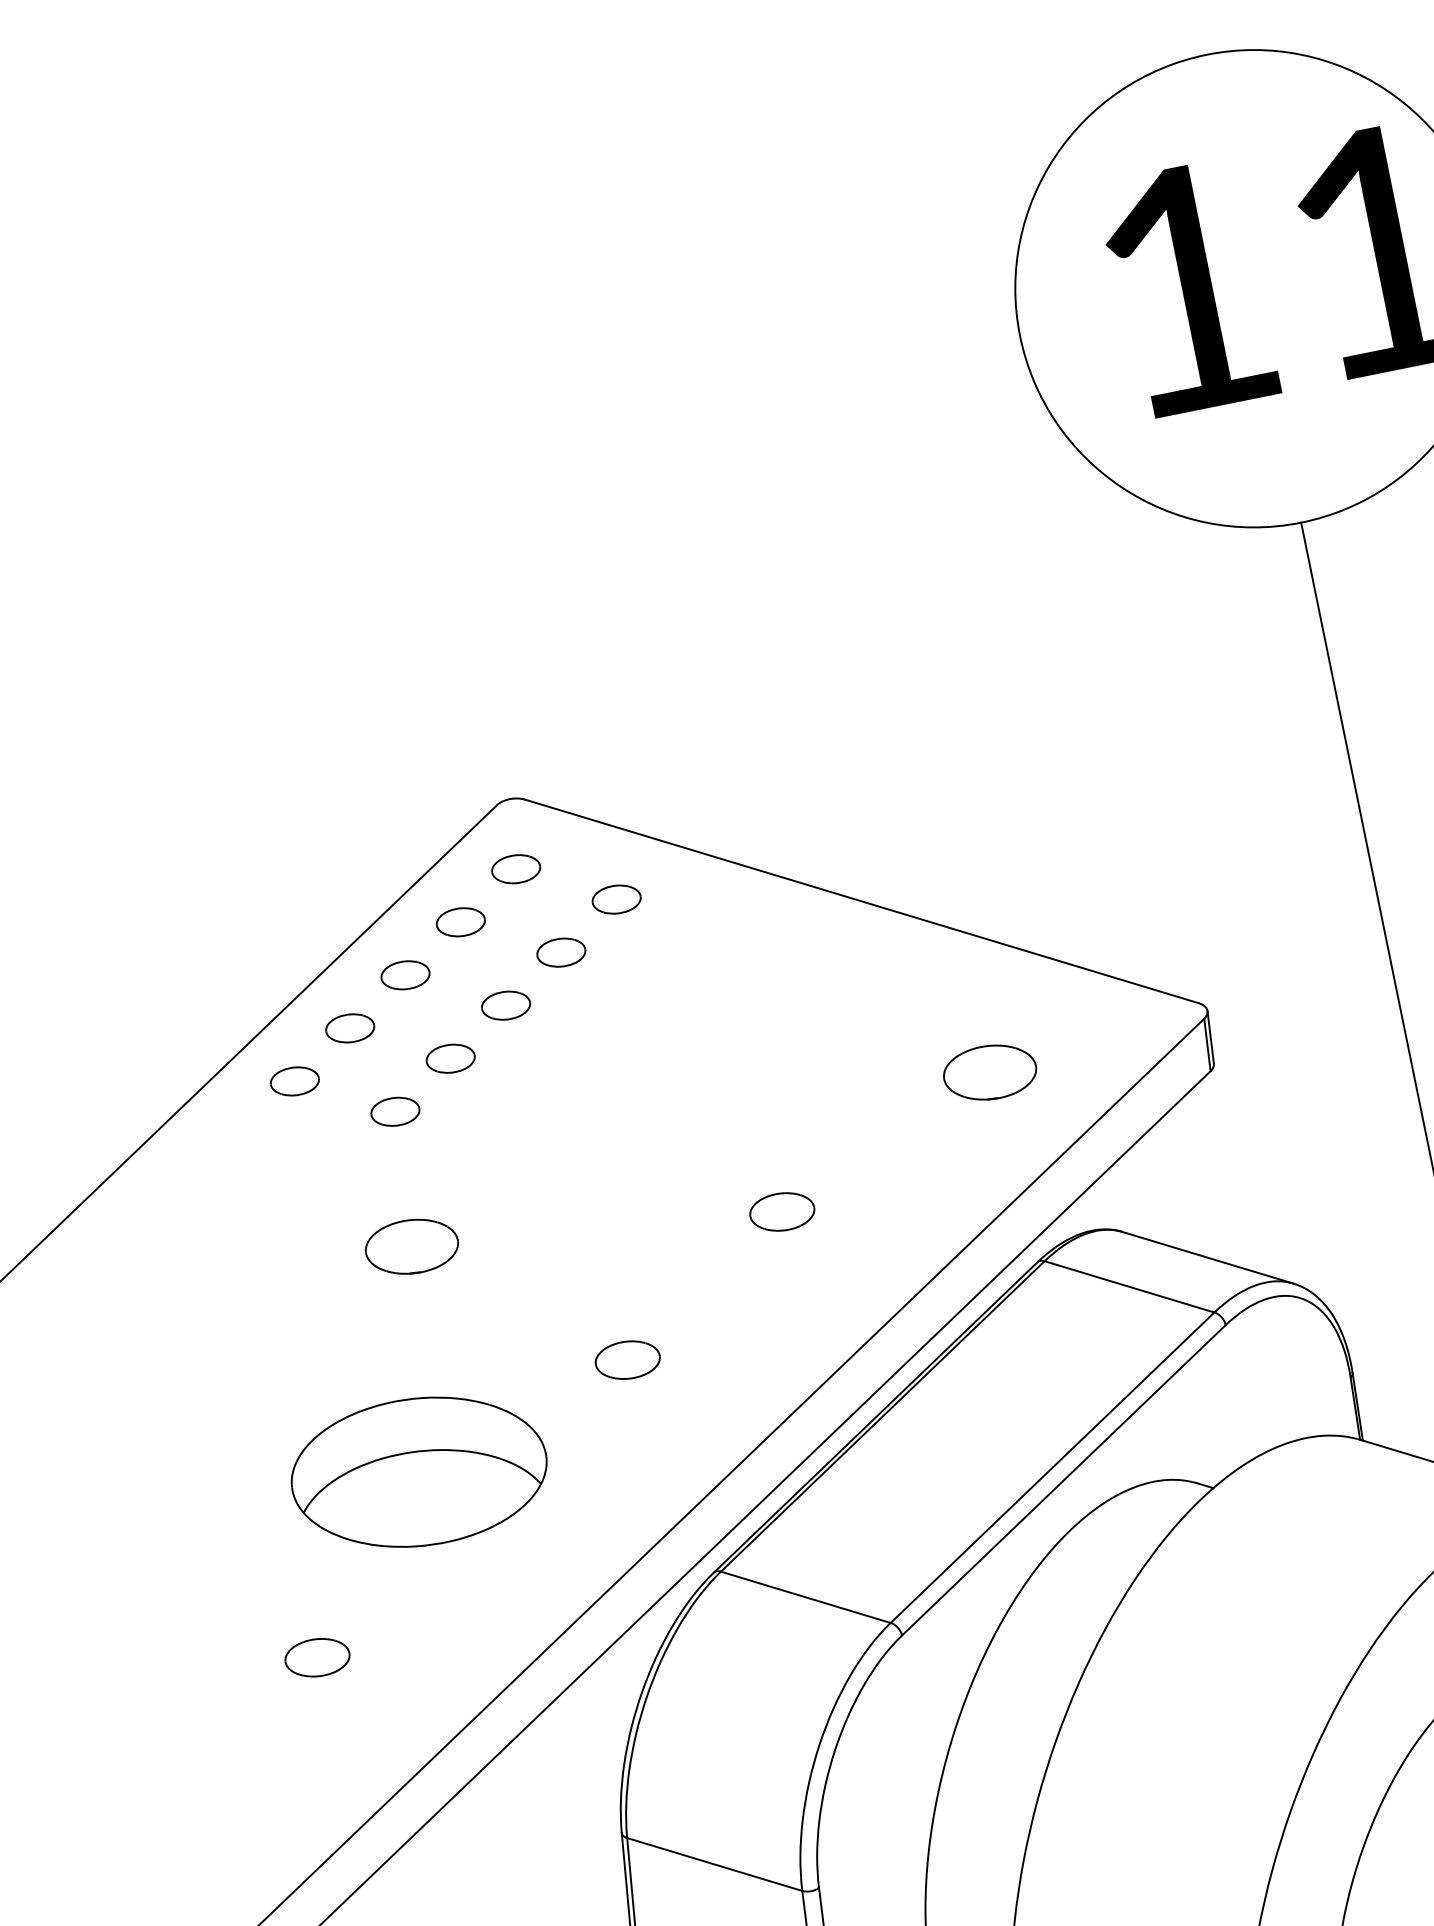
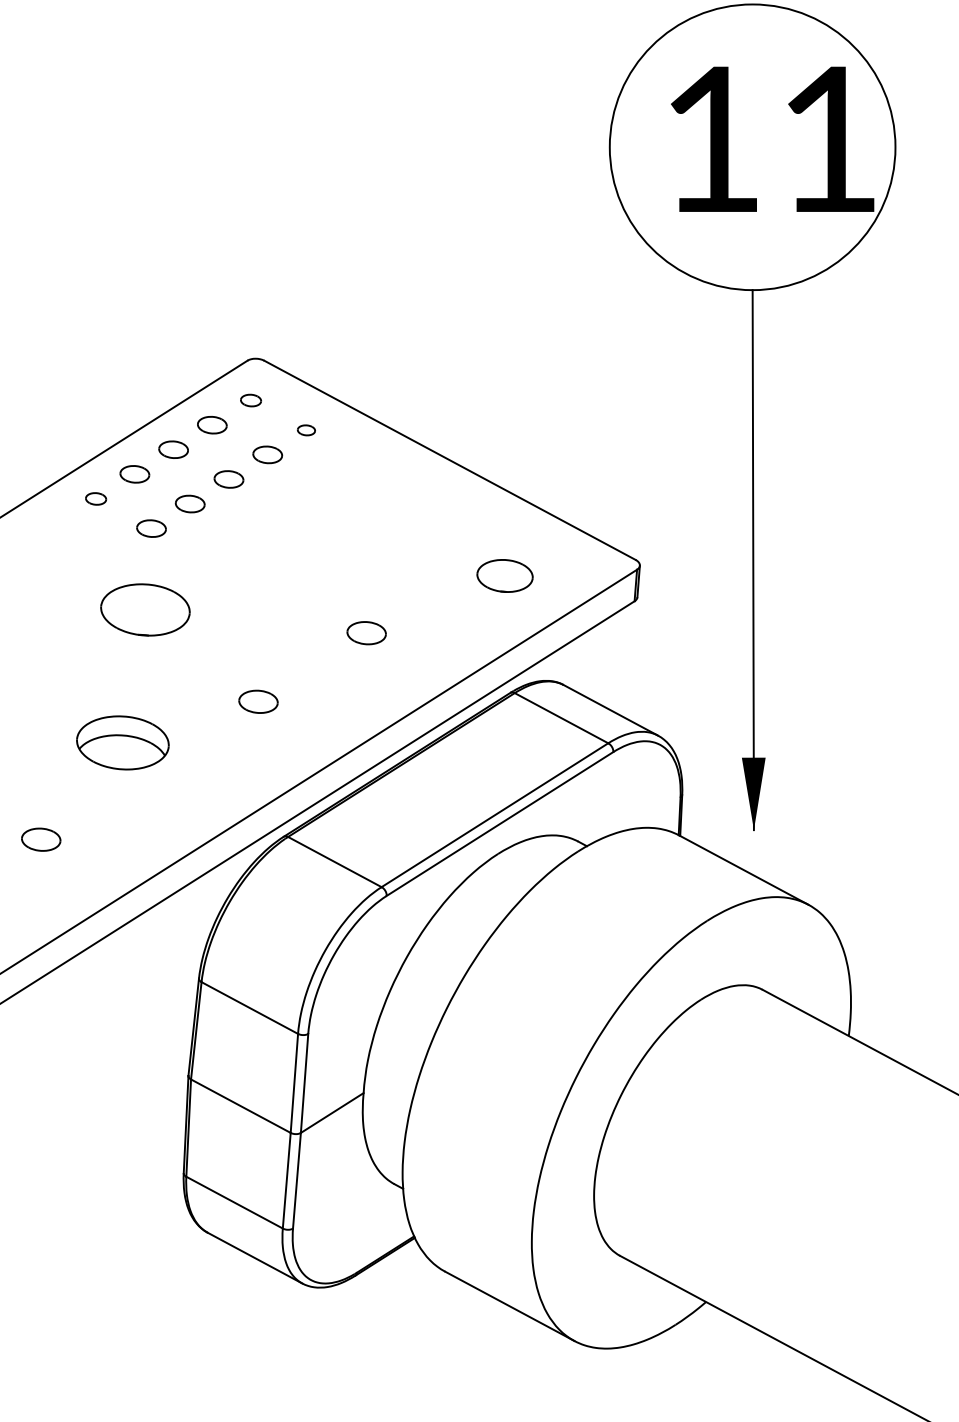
part: (515, 869) -> (250, 400), size x0.7
part: (616, 899) -> (306, 430), size x0.6
part: (293, 1080) -> (95, 498), size x0.7
part: (410, 1246) -> (144, 609), size x1.6
part: (418, 1471) -> (122, 742), size x0.6

